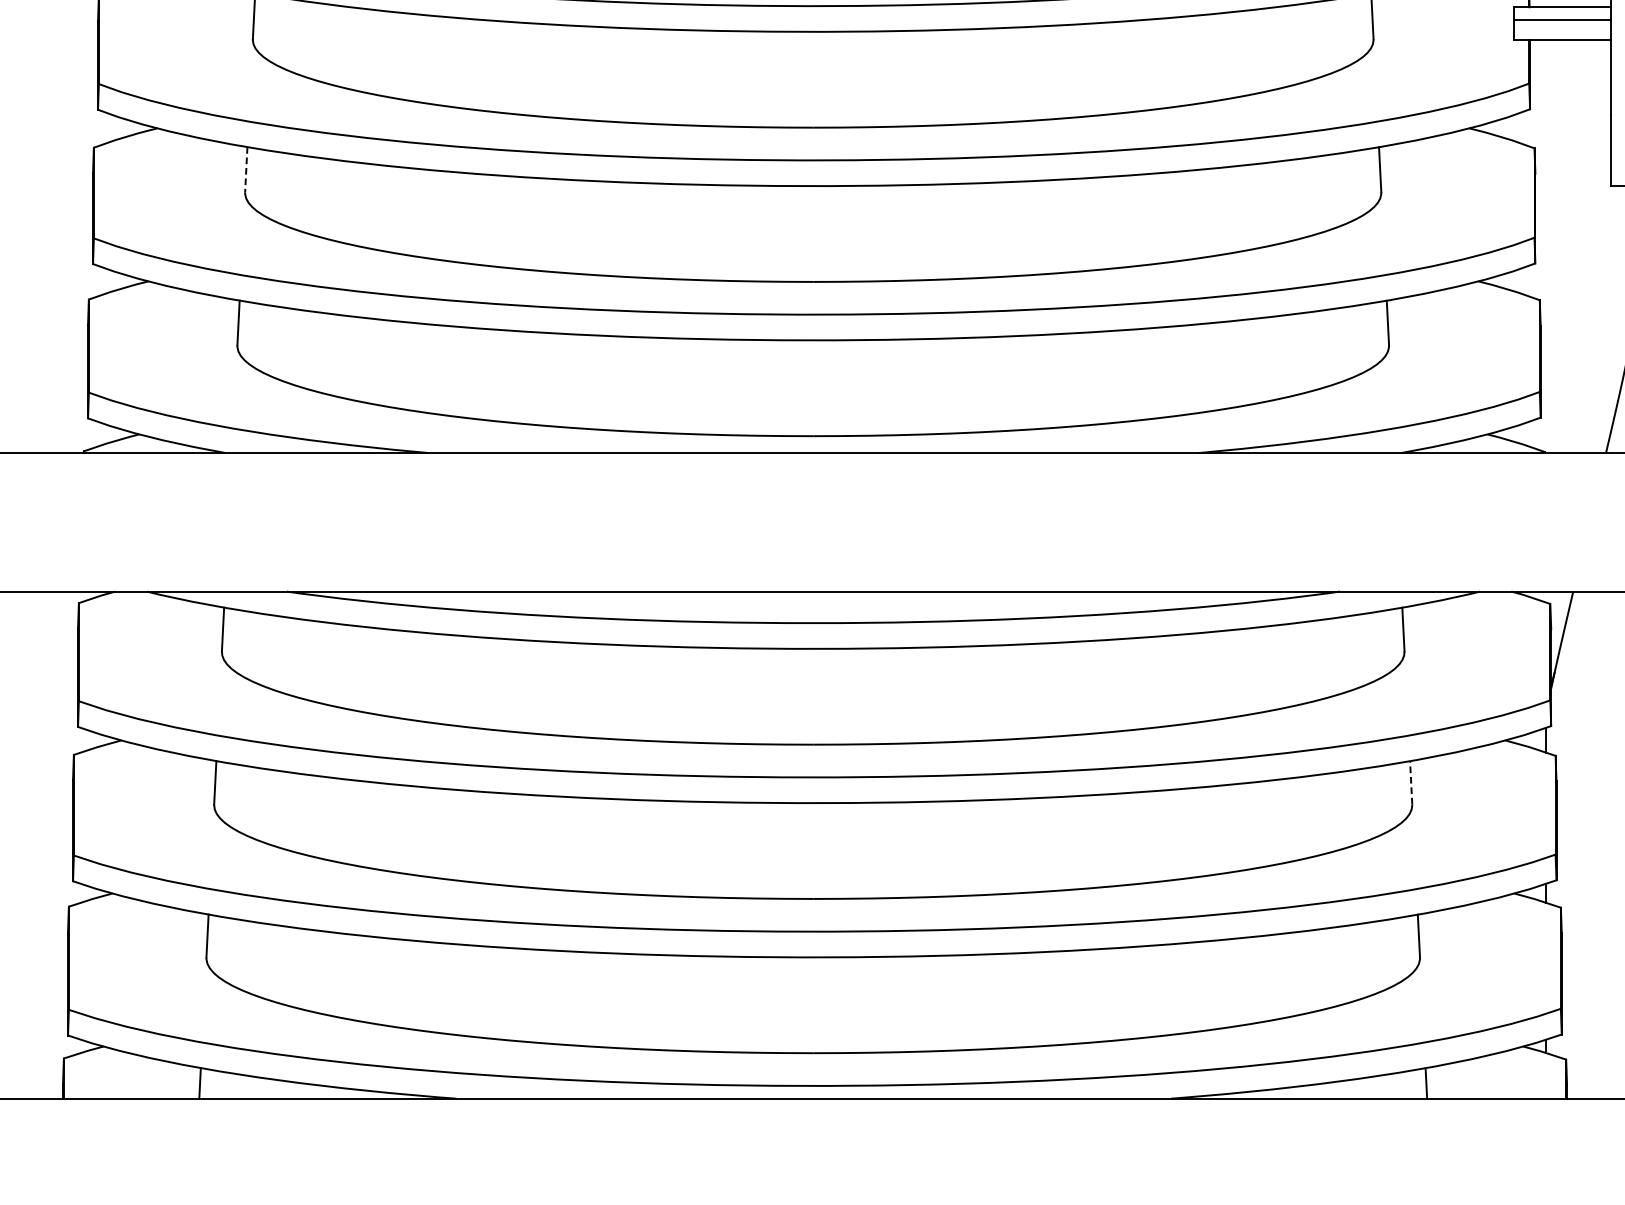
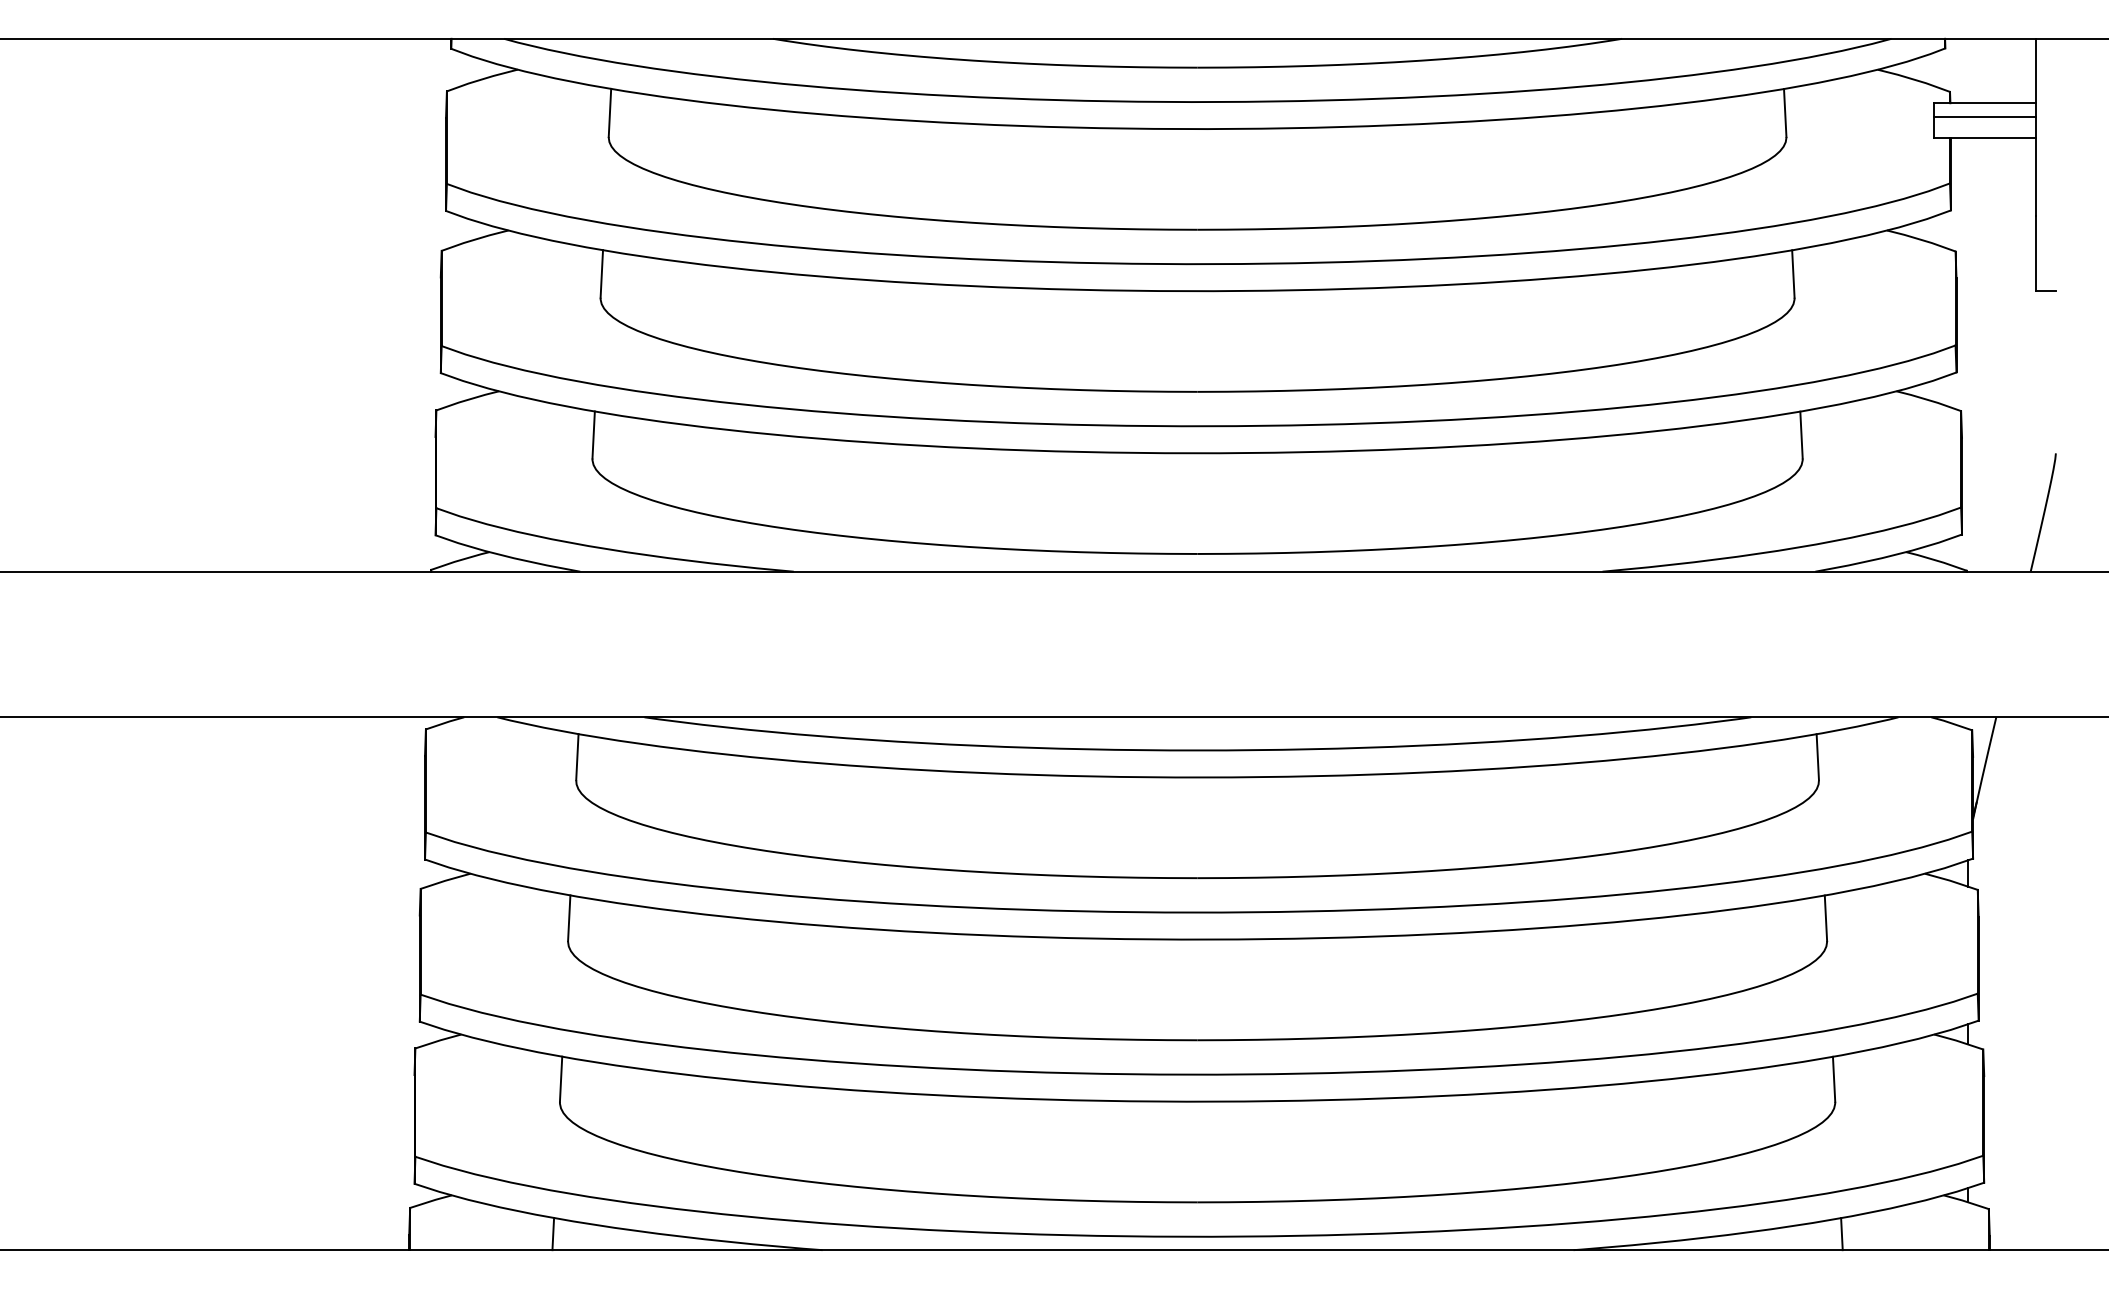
line: (245, 169) -> (601, 273), dashed -> solid
line: (1410, 783) -> (1825, 918), dashed -> solid

